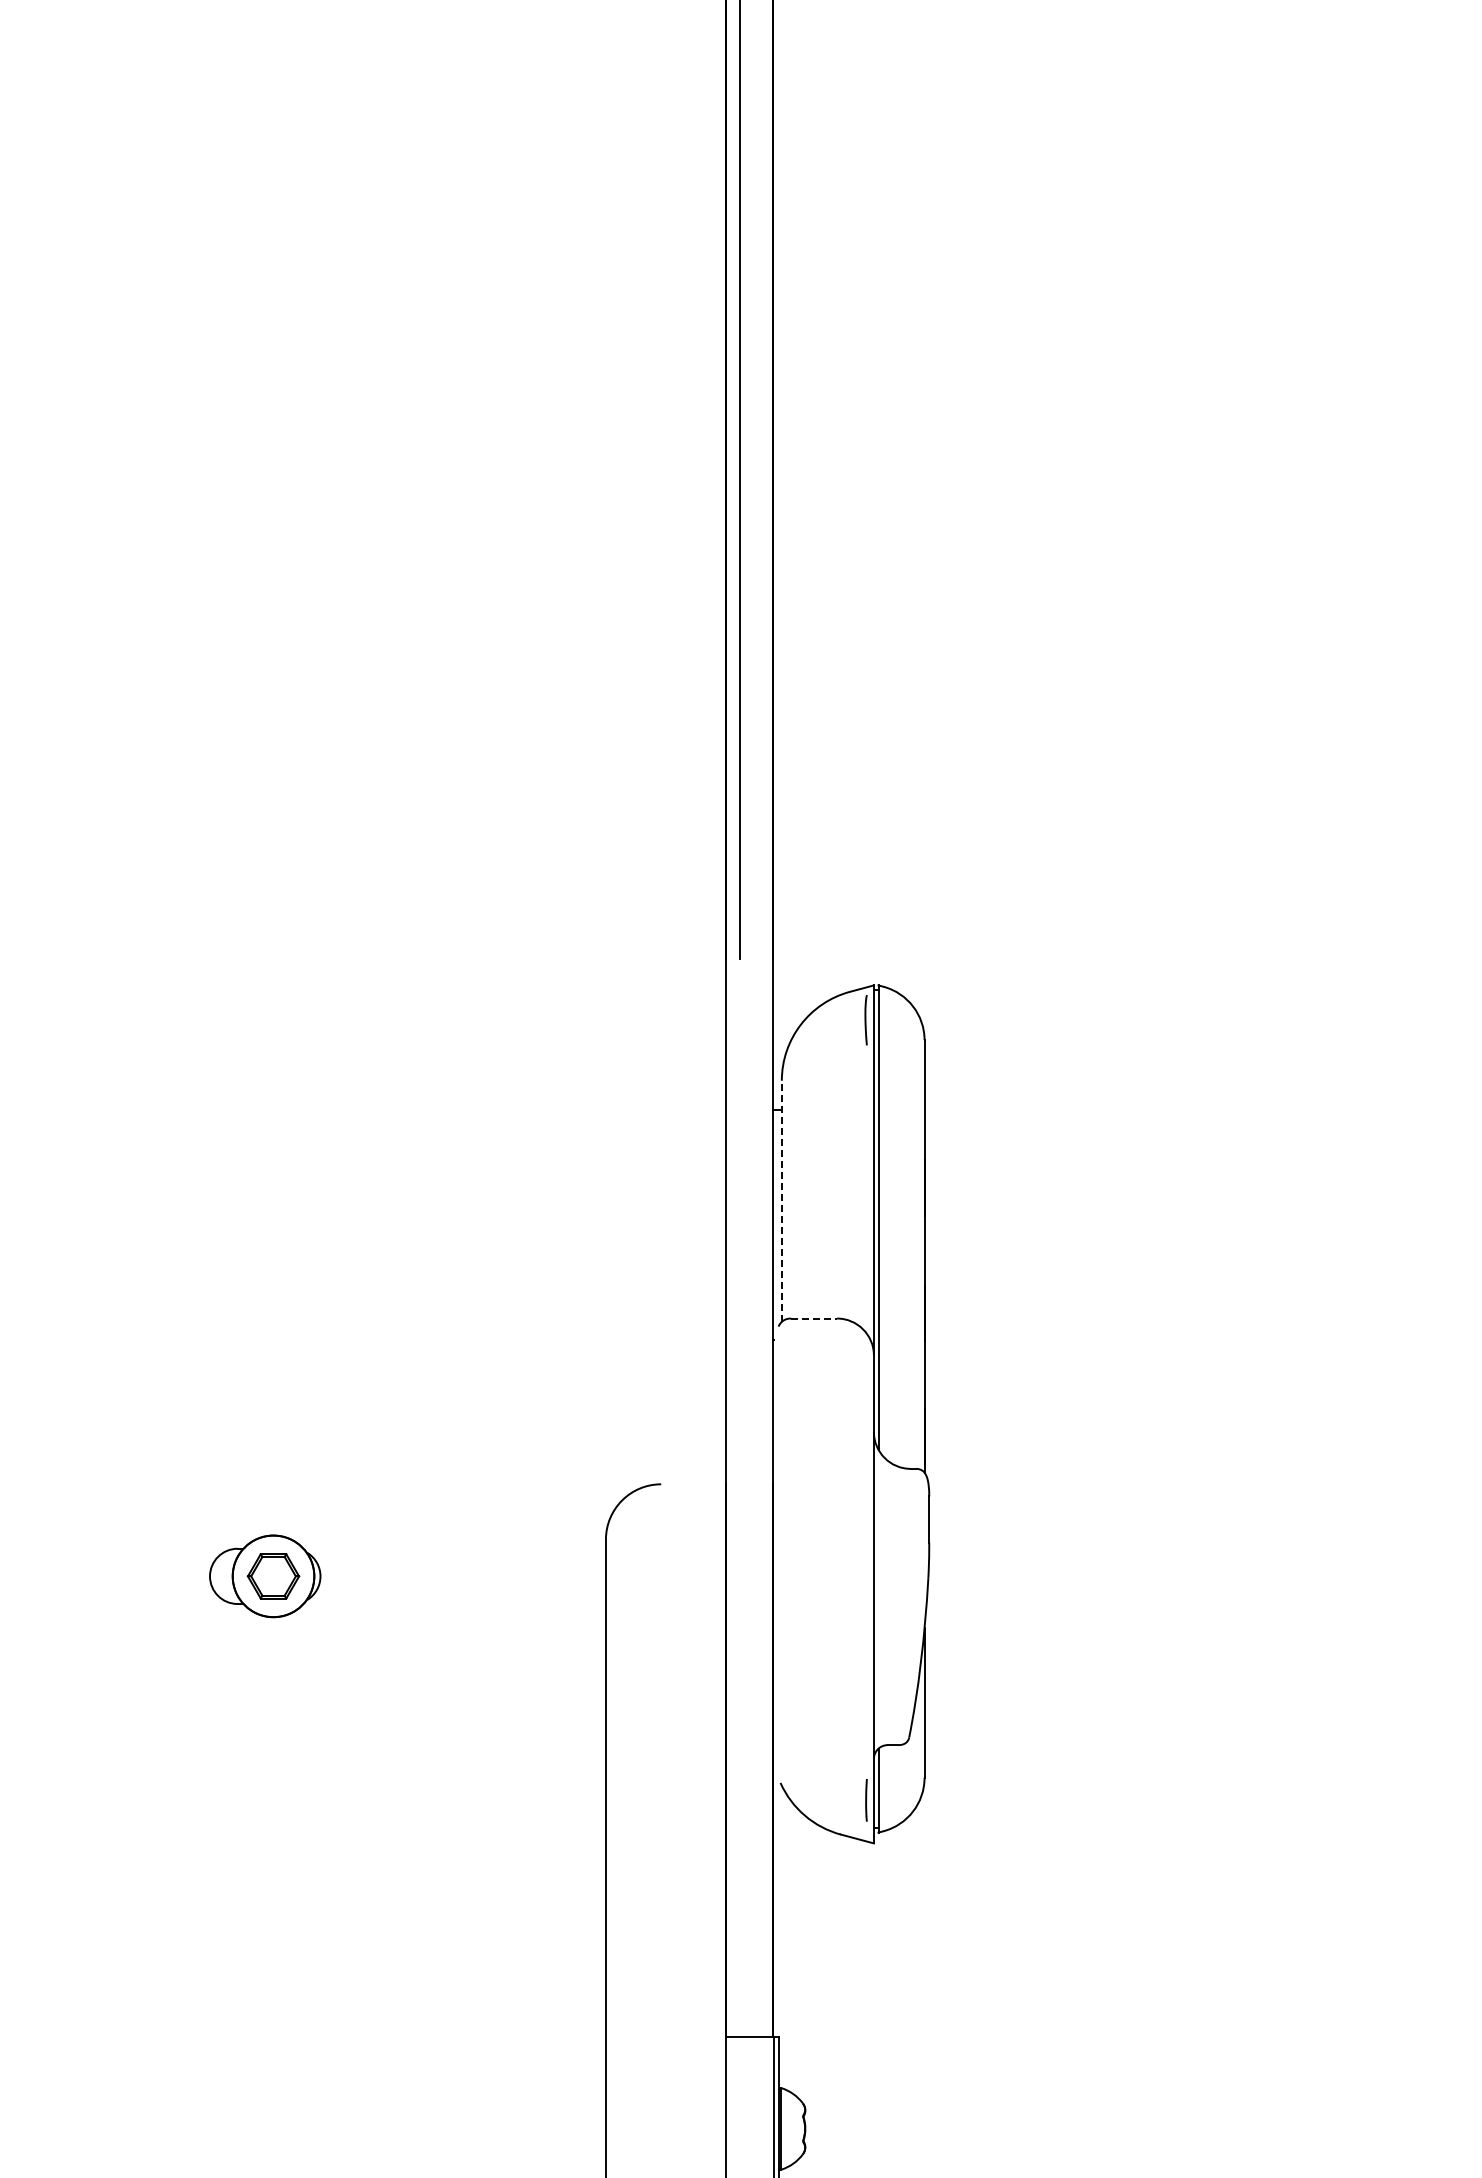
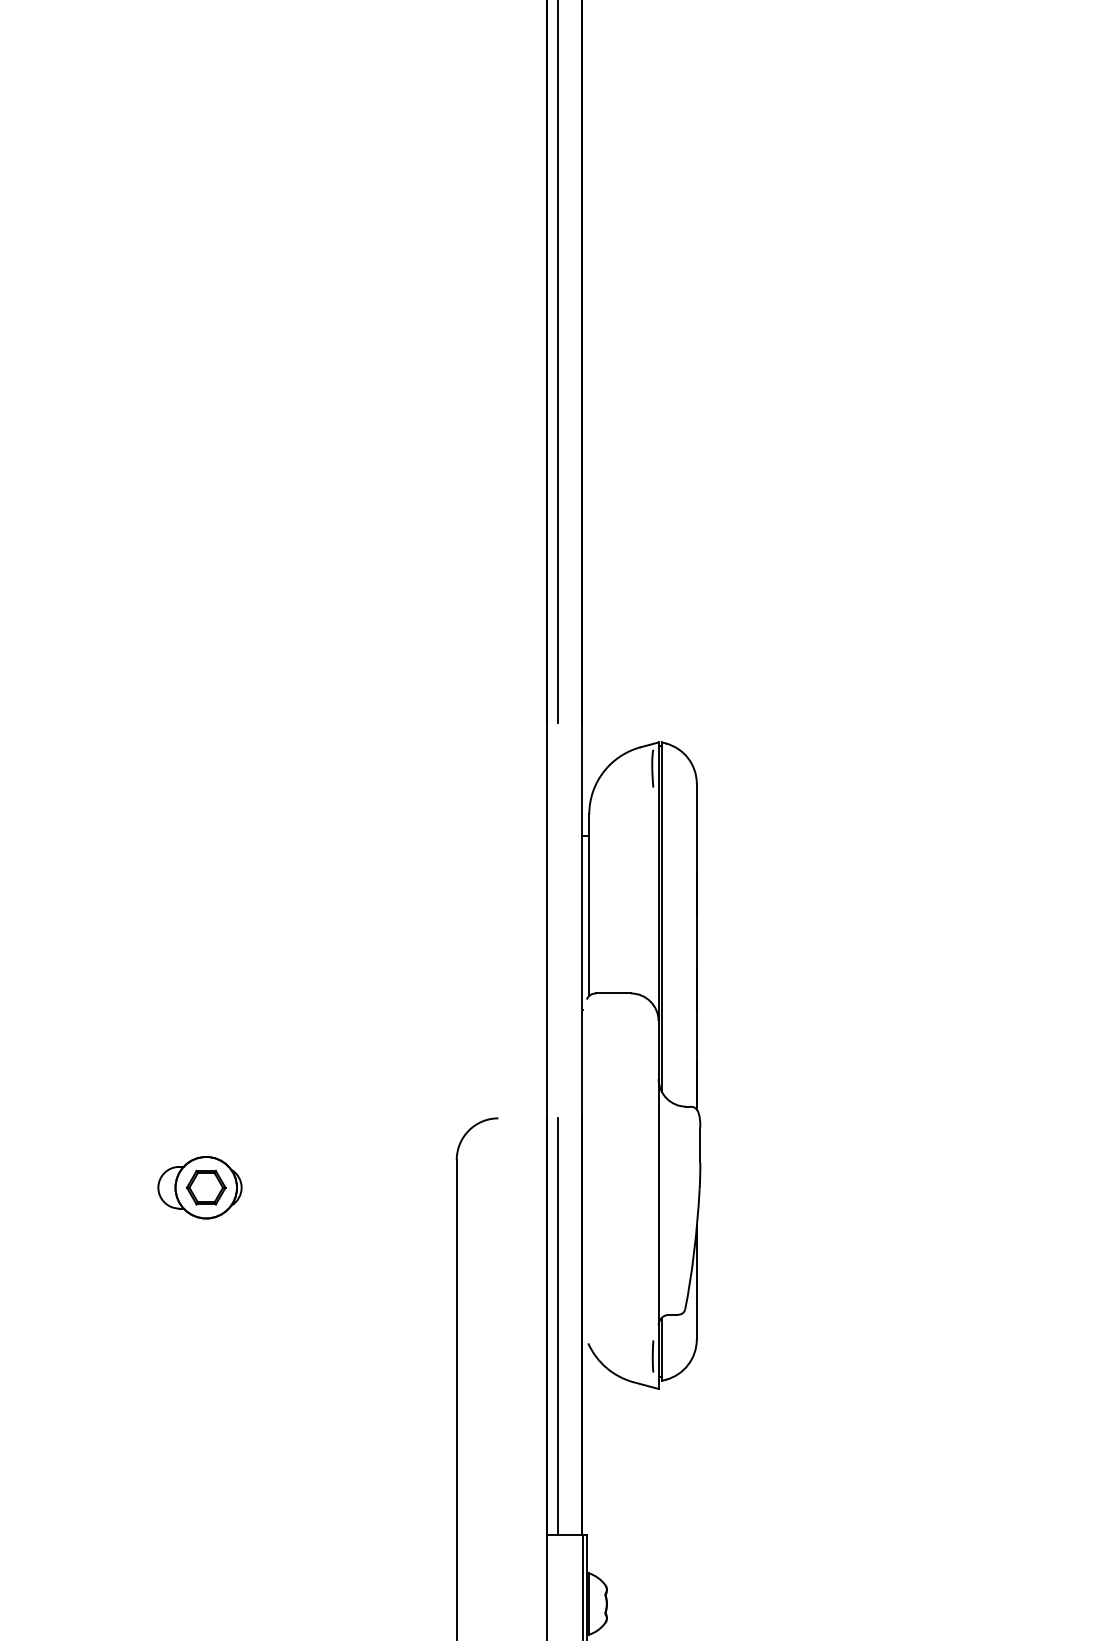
line: (781, 1201) -> (589, 905), dashed -> solid
line: (814, 1318) -> (613, 993), dashed -> solid
line: (740, 1760) -> (558, 1326), added

